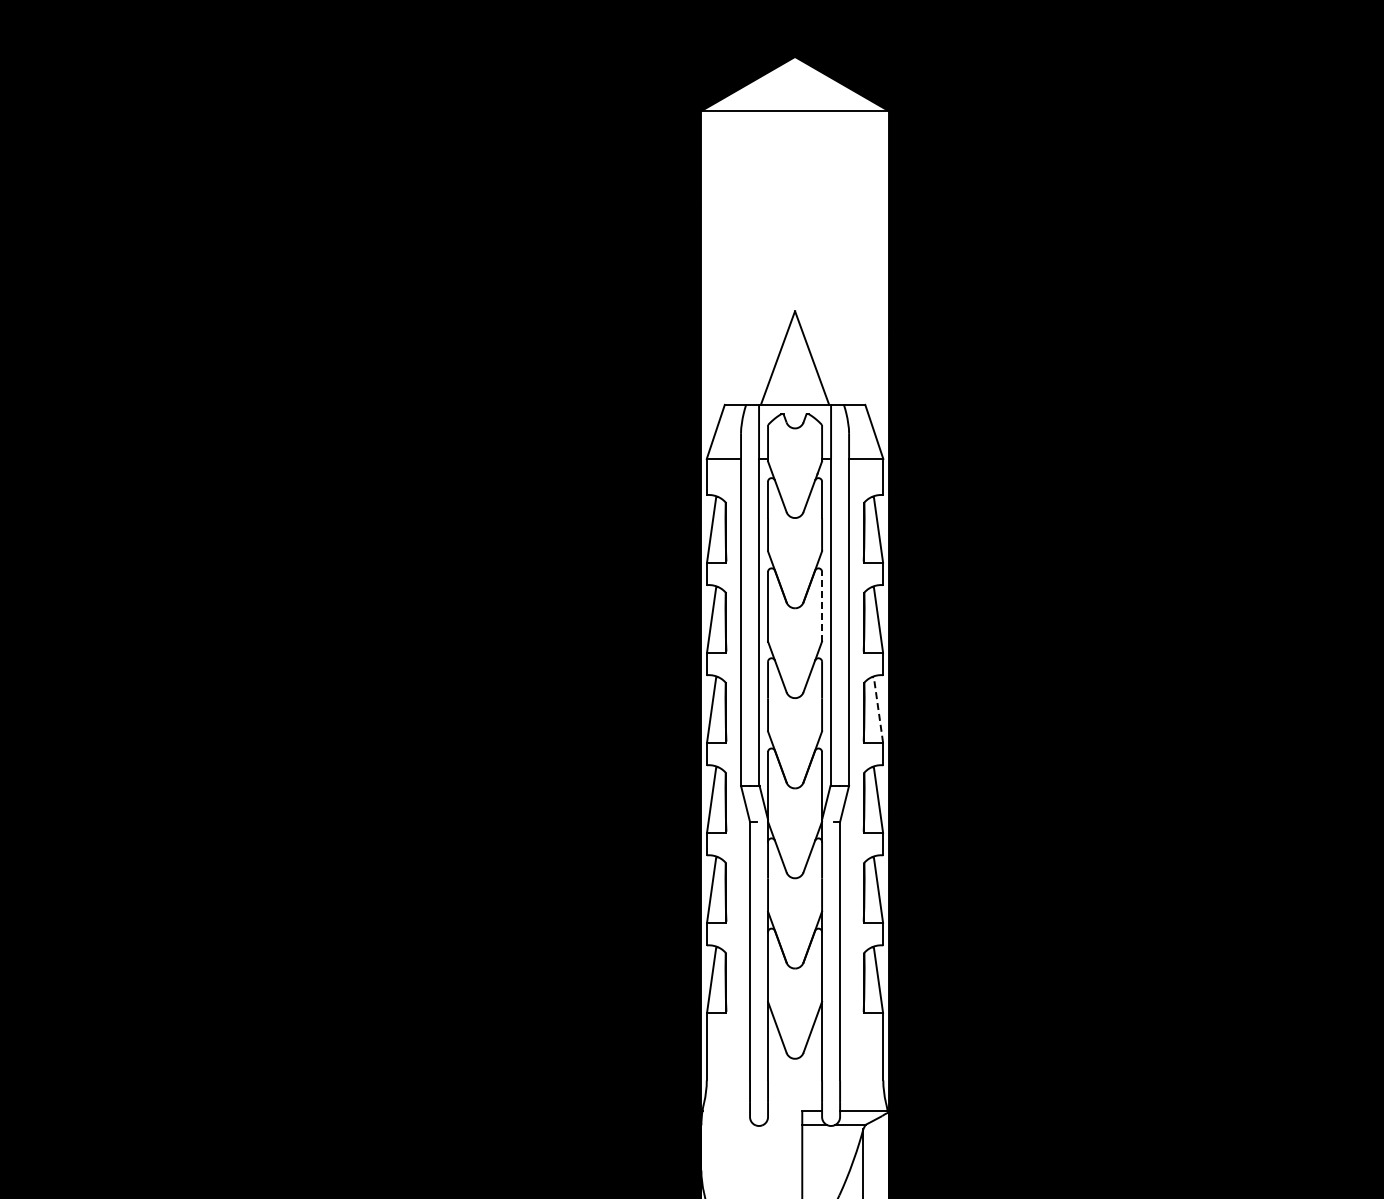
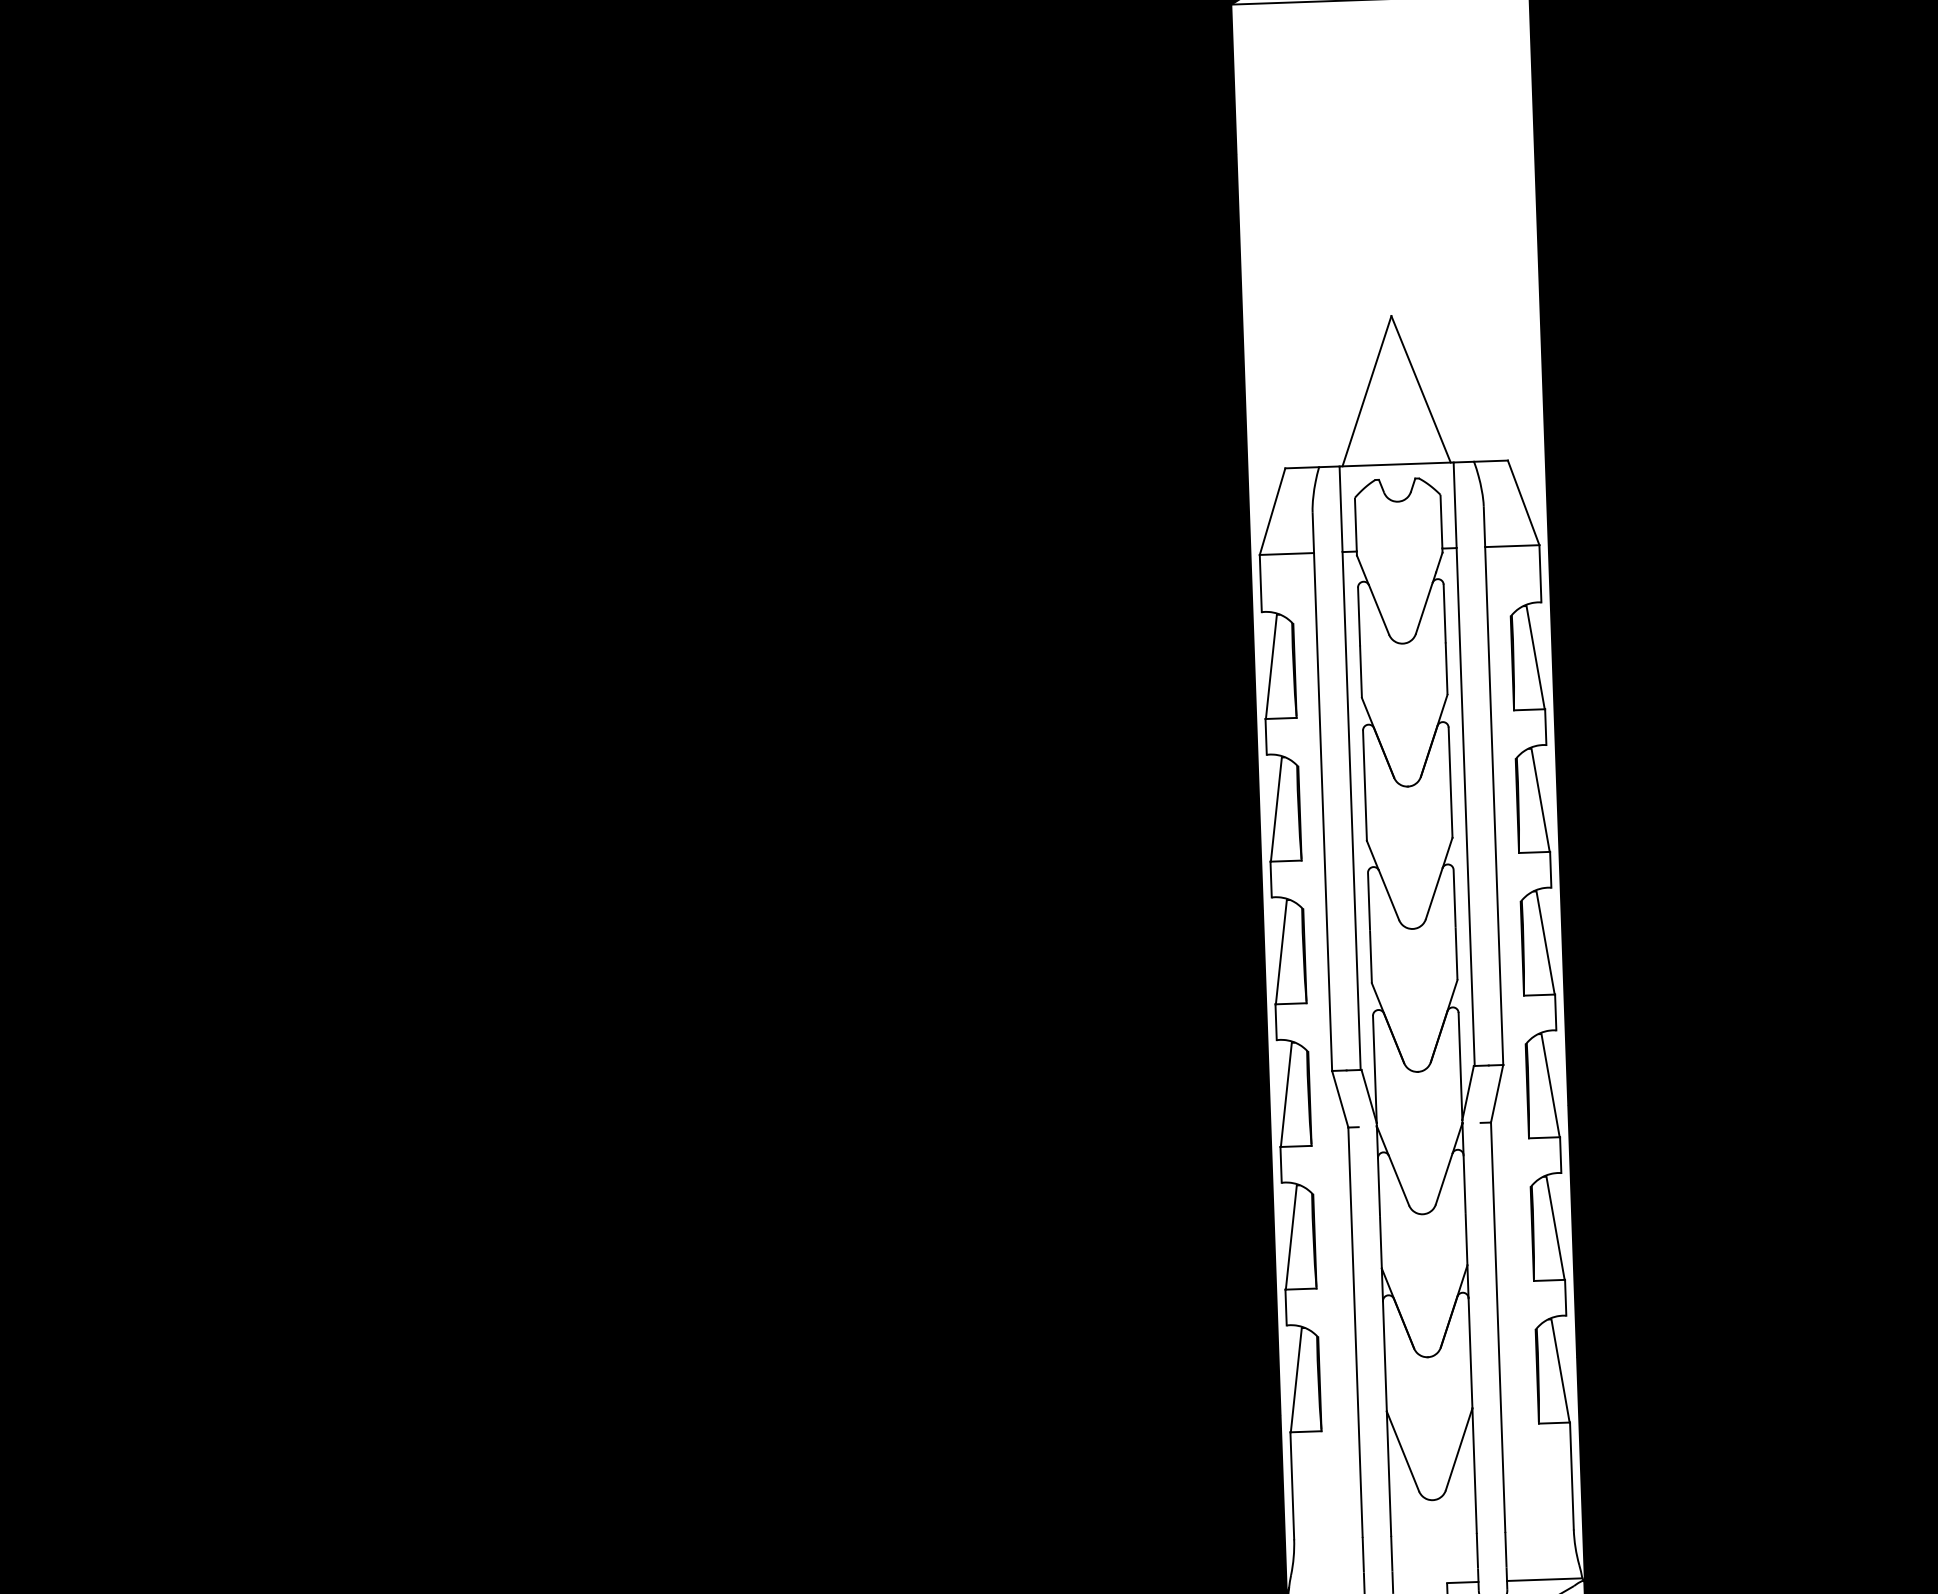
line: (822, 606) -> (1451, 782), dashed -> solid
line: (878, 709) -> (1545, 942), dashed -> solid

